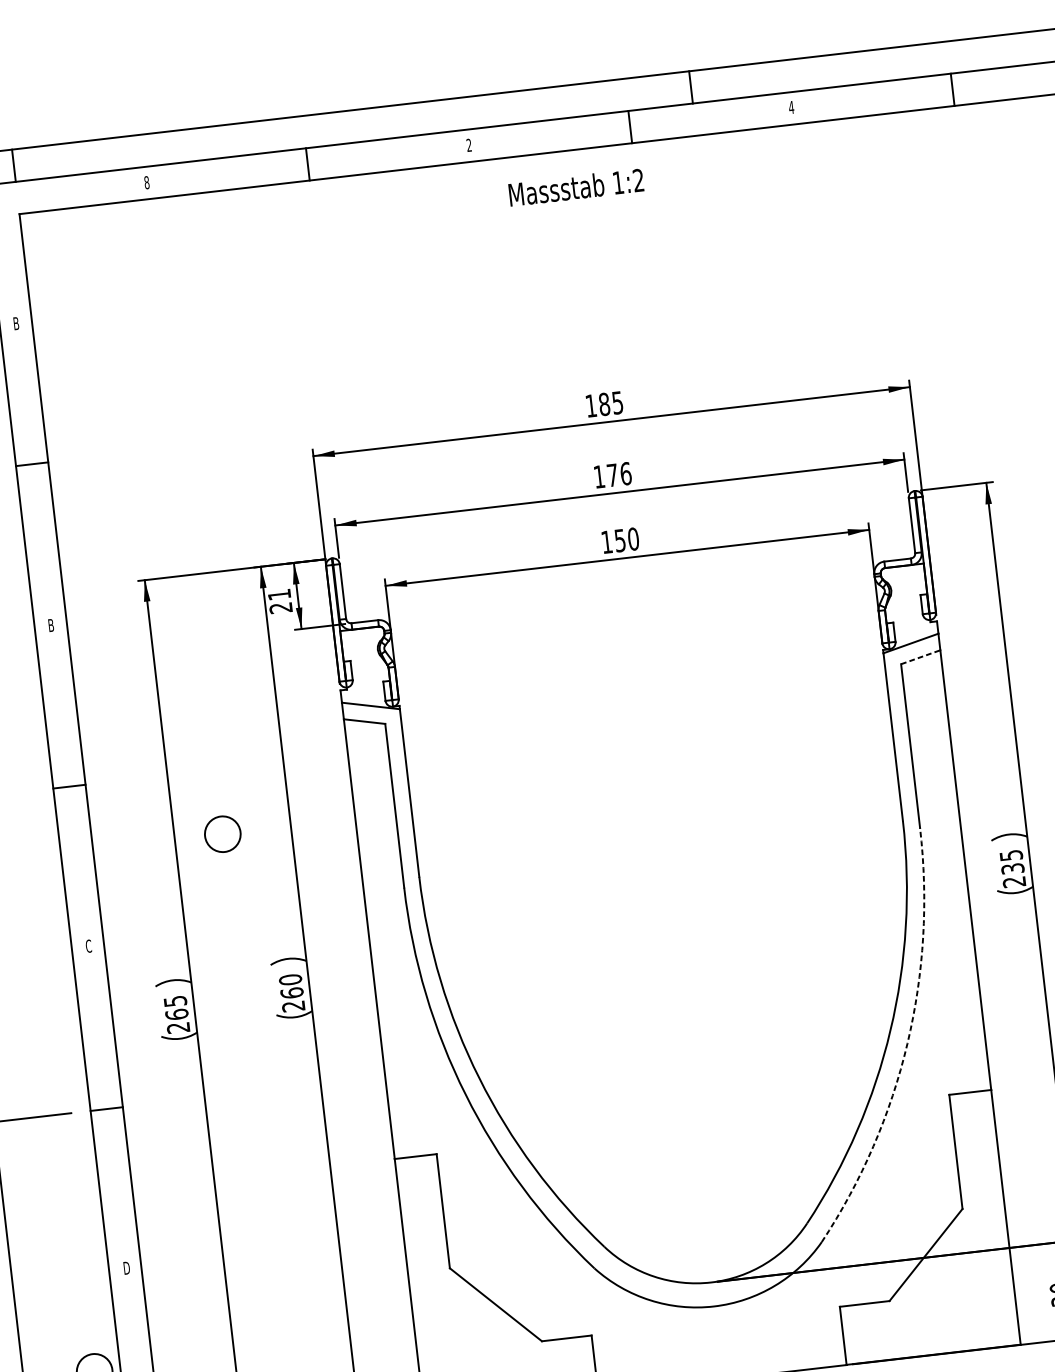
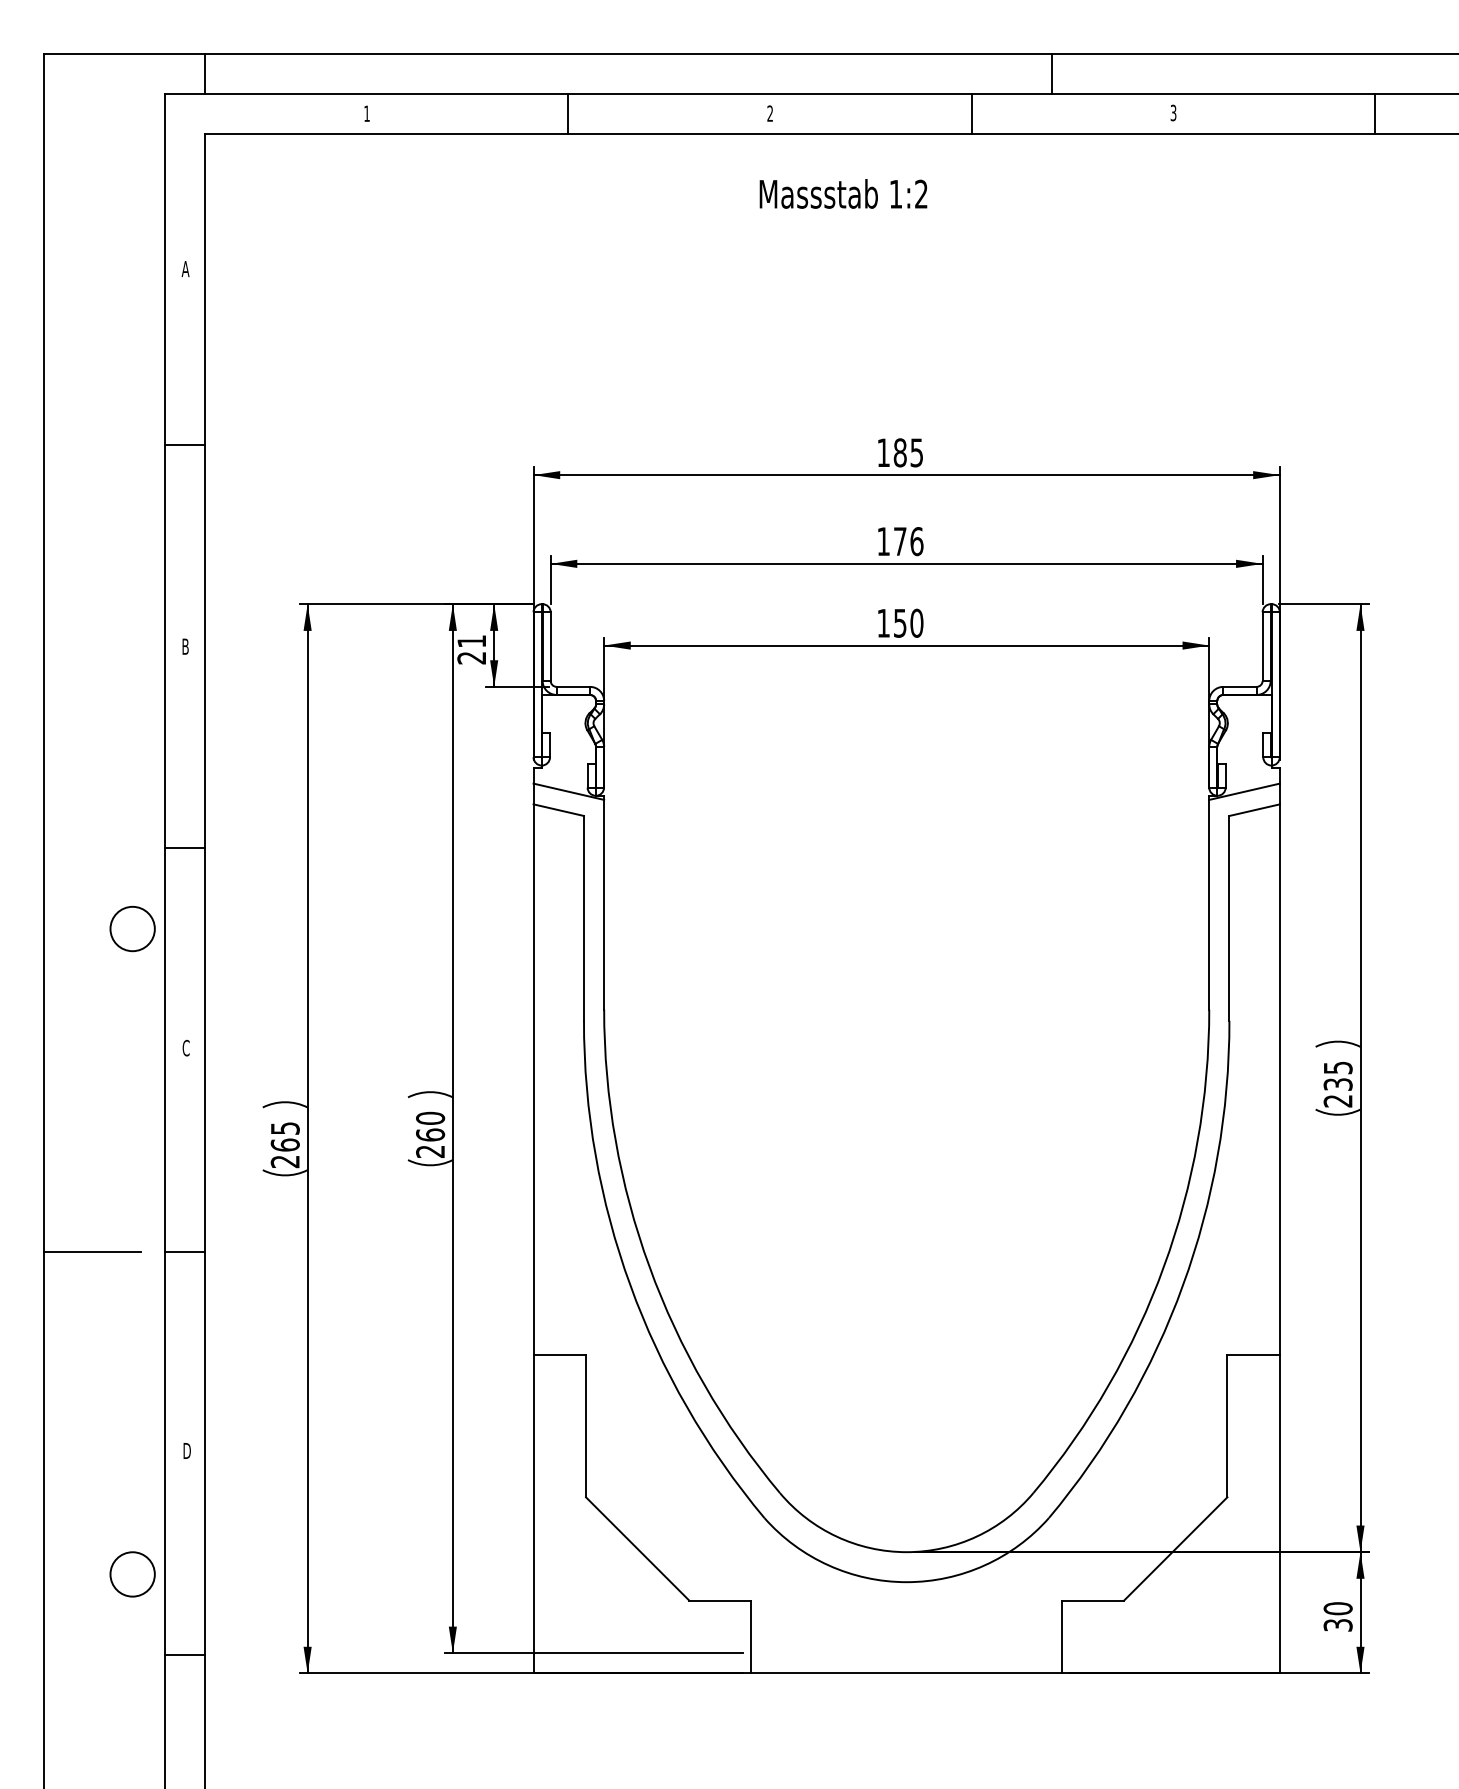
text: (791, 107) -> (1173, 112), 4 -> 3
text: (146, 182) -> (366, 113), 8 -> 1
text: (576, 187) -> (843, 193), moved
text: (16, 323) -> (185, 269), B -> A
line: (920, 657) -> (1254, 810), dashed -> solid
circle: (222, 833) -> (132, 928), moved
arc: (907, 1043) -> (1183, 1285), dashed -> solid

